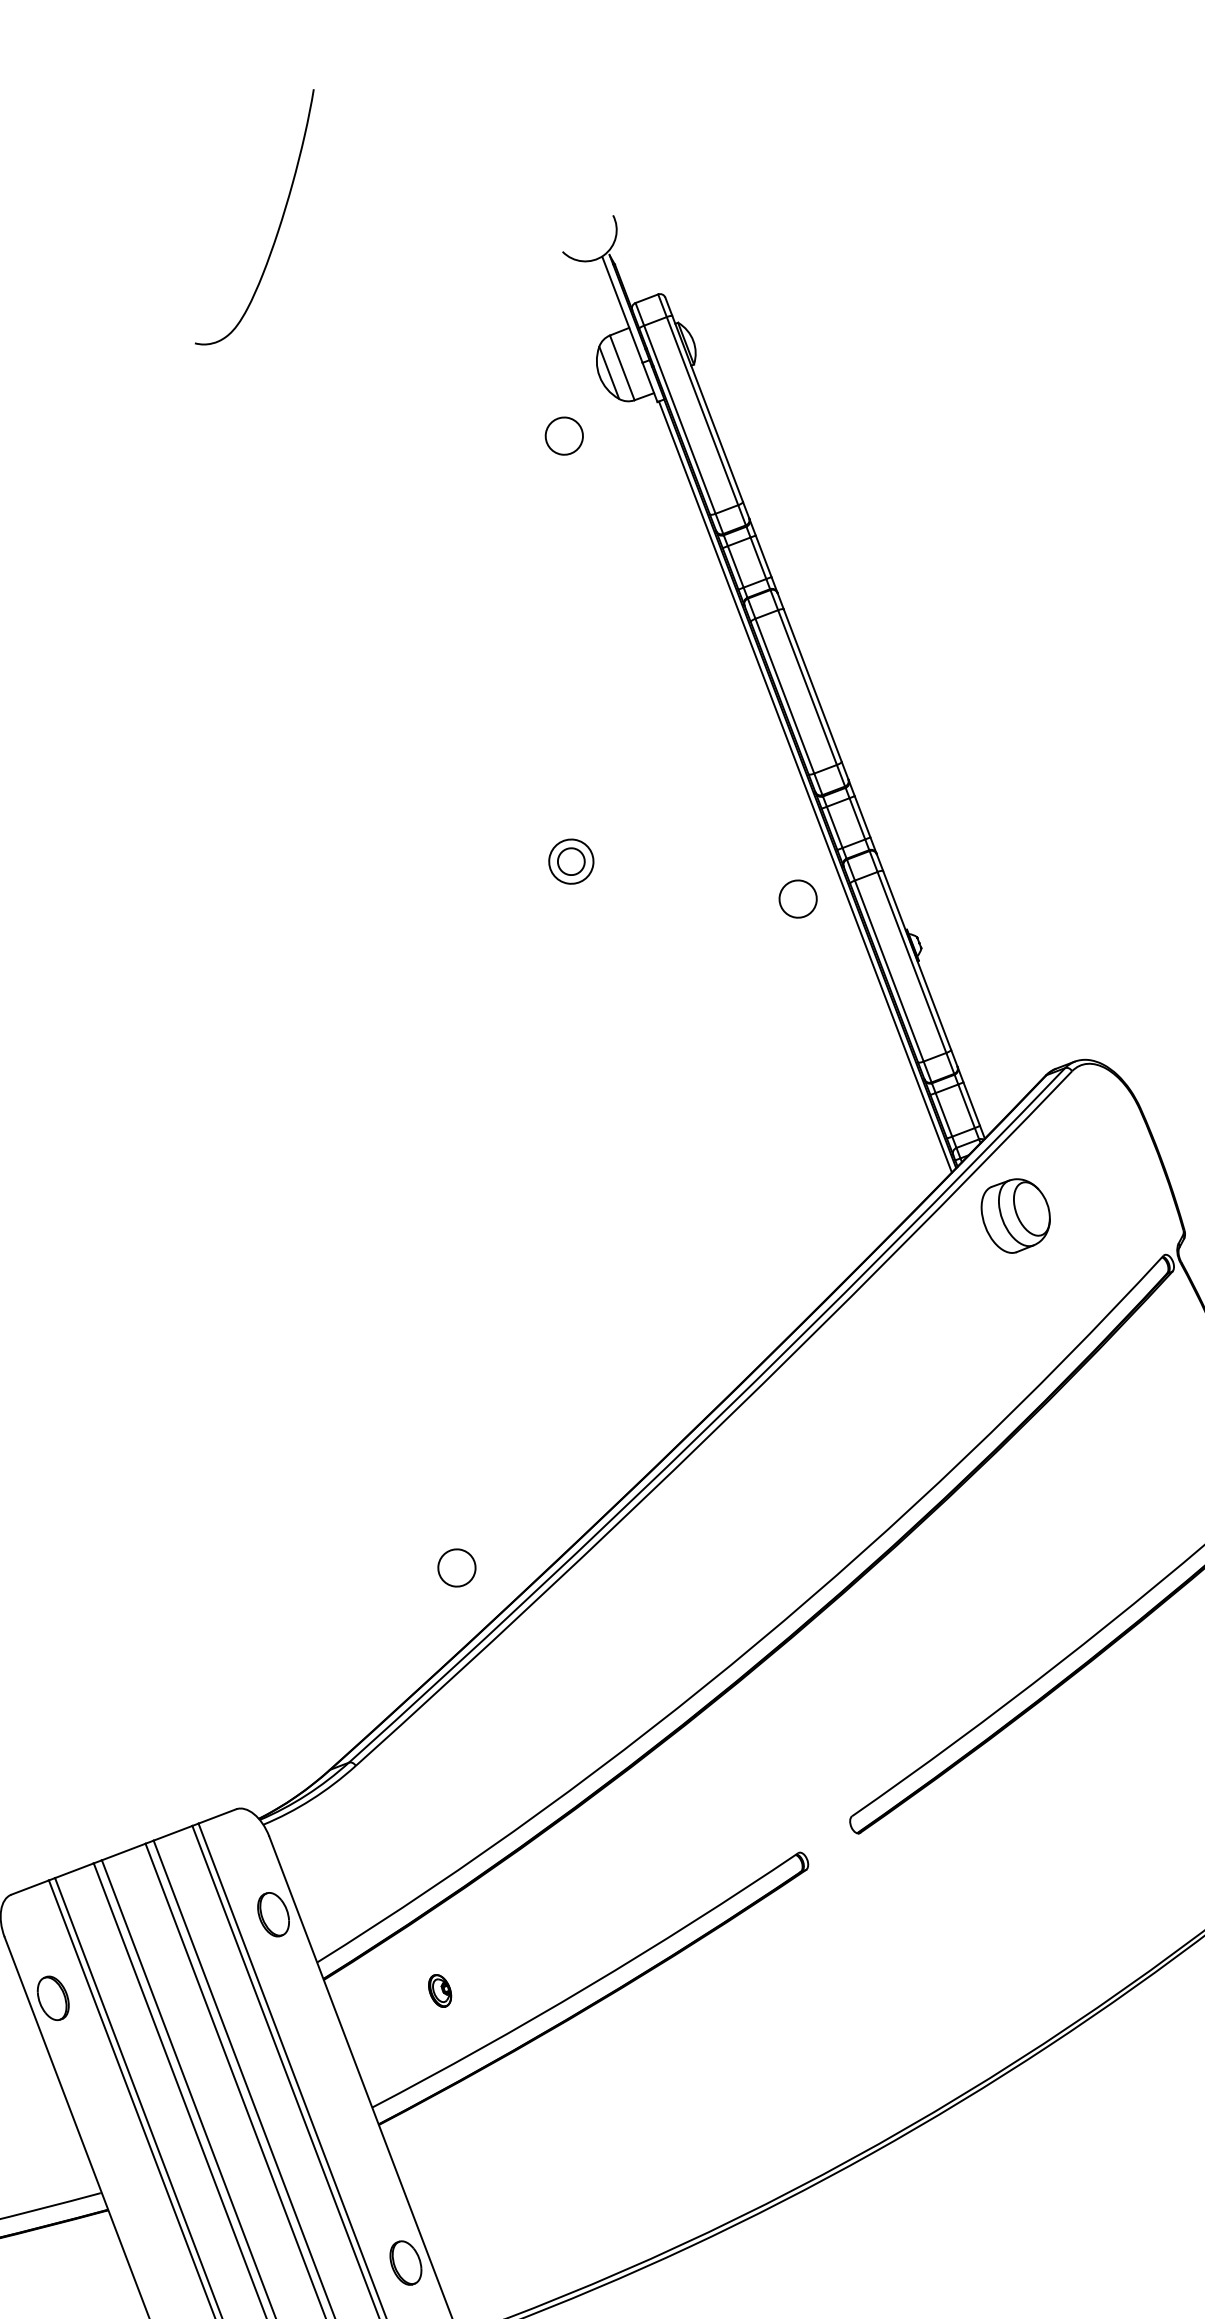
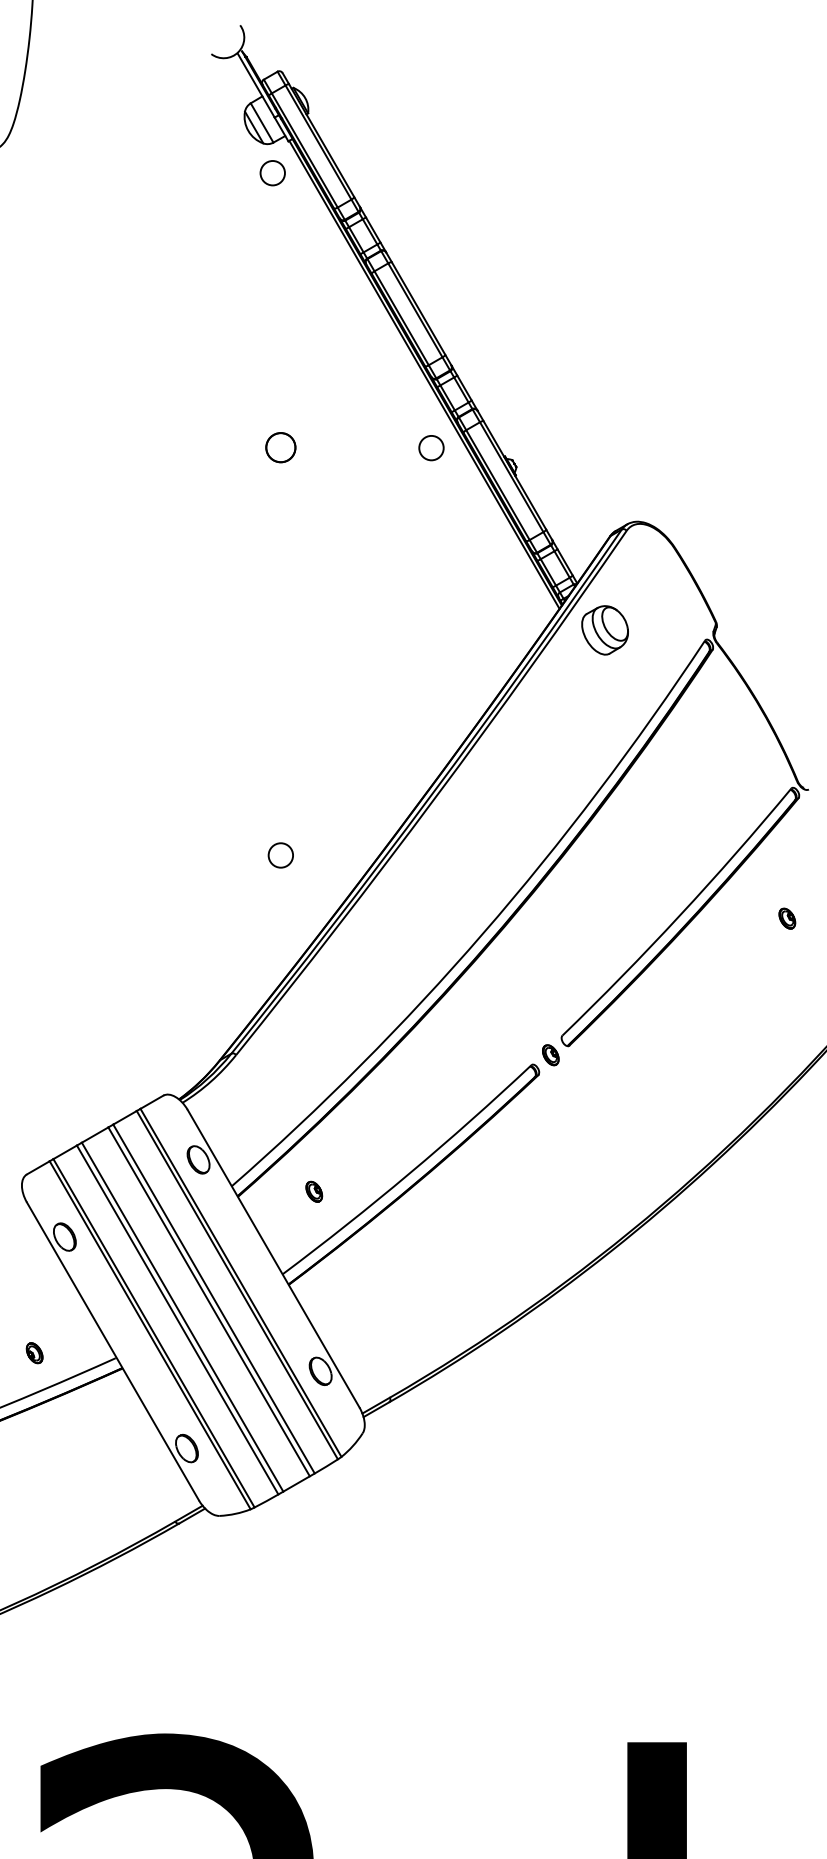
circle: (563, 436) -> (272, 173), moved
circle: (570, 861) -> (280, 447), size x1.67
circle: (456, 1567) -> (280, 855), moved
part: (829, 1843) -> (550, 1055), added

